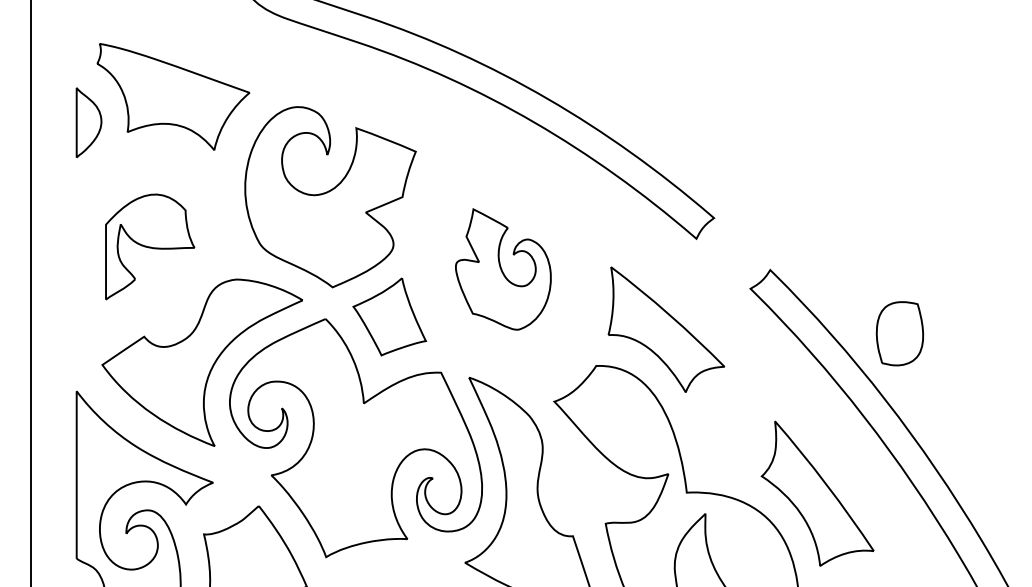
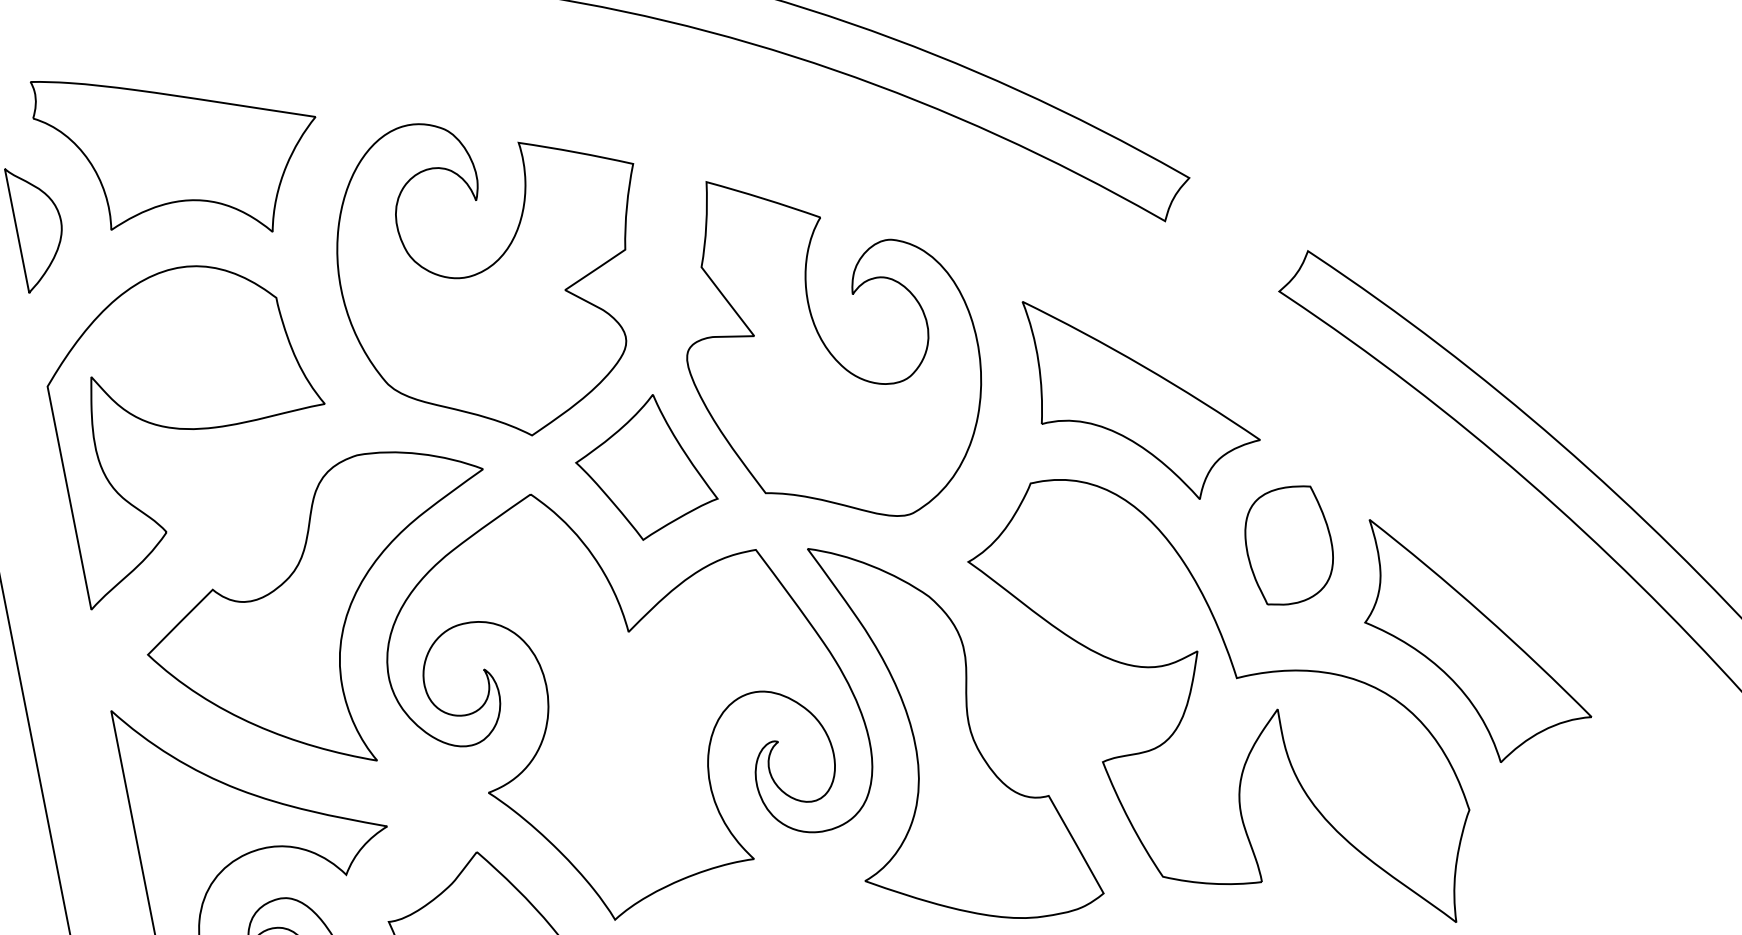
part: (149, 246) -> (190, 426), size x1.67
part: (503, 269) -> (831, 343), size x1.67
part: (899, 333) -> (1288, 545), moved

